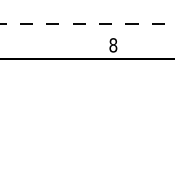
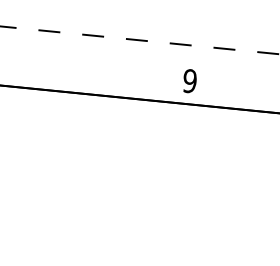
text: (113, 45) -> (190, 81), 8 -> 9

